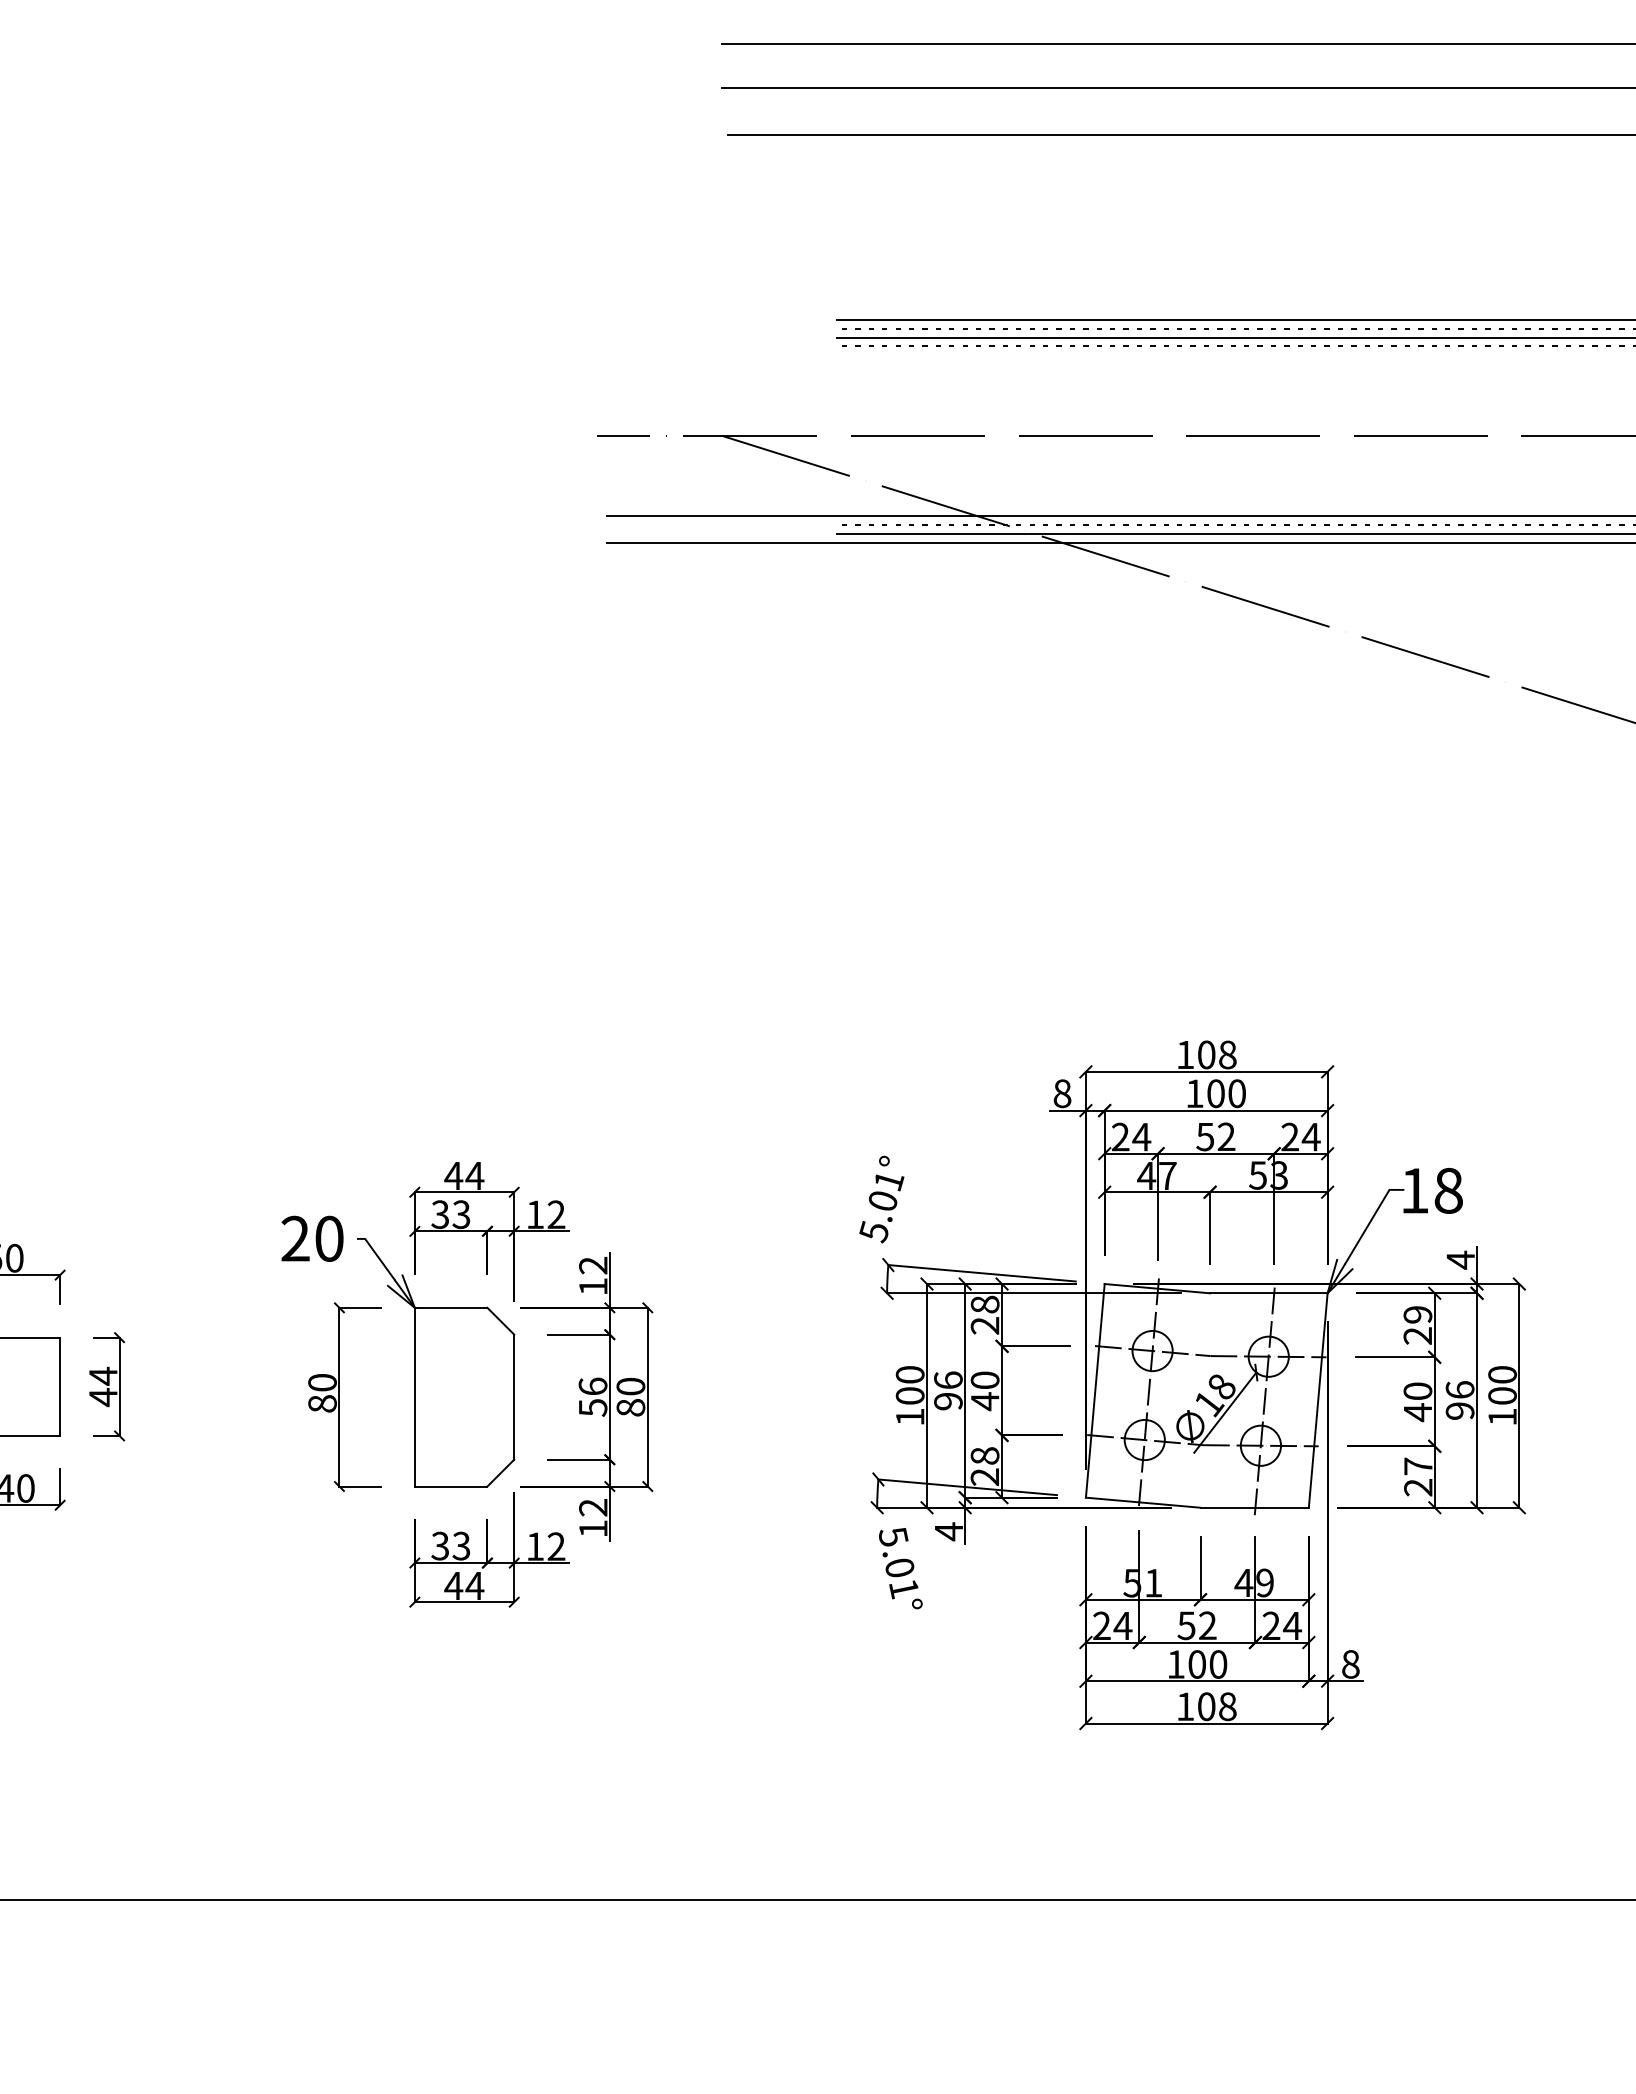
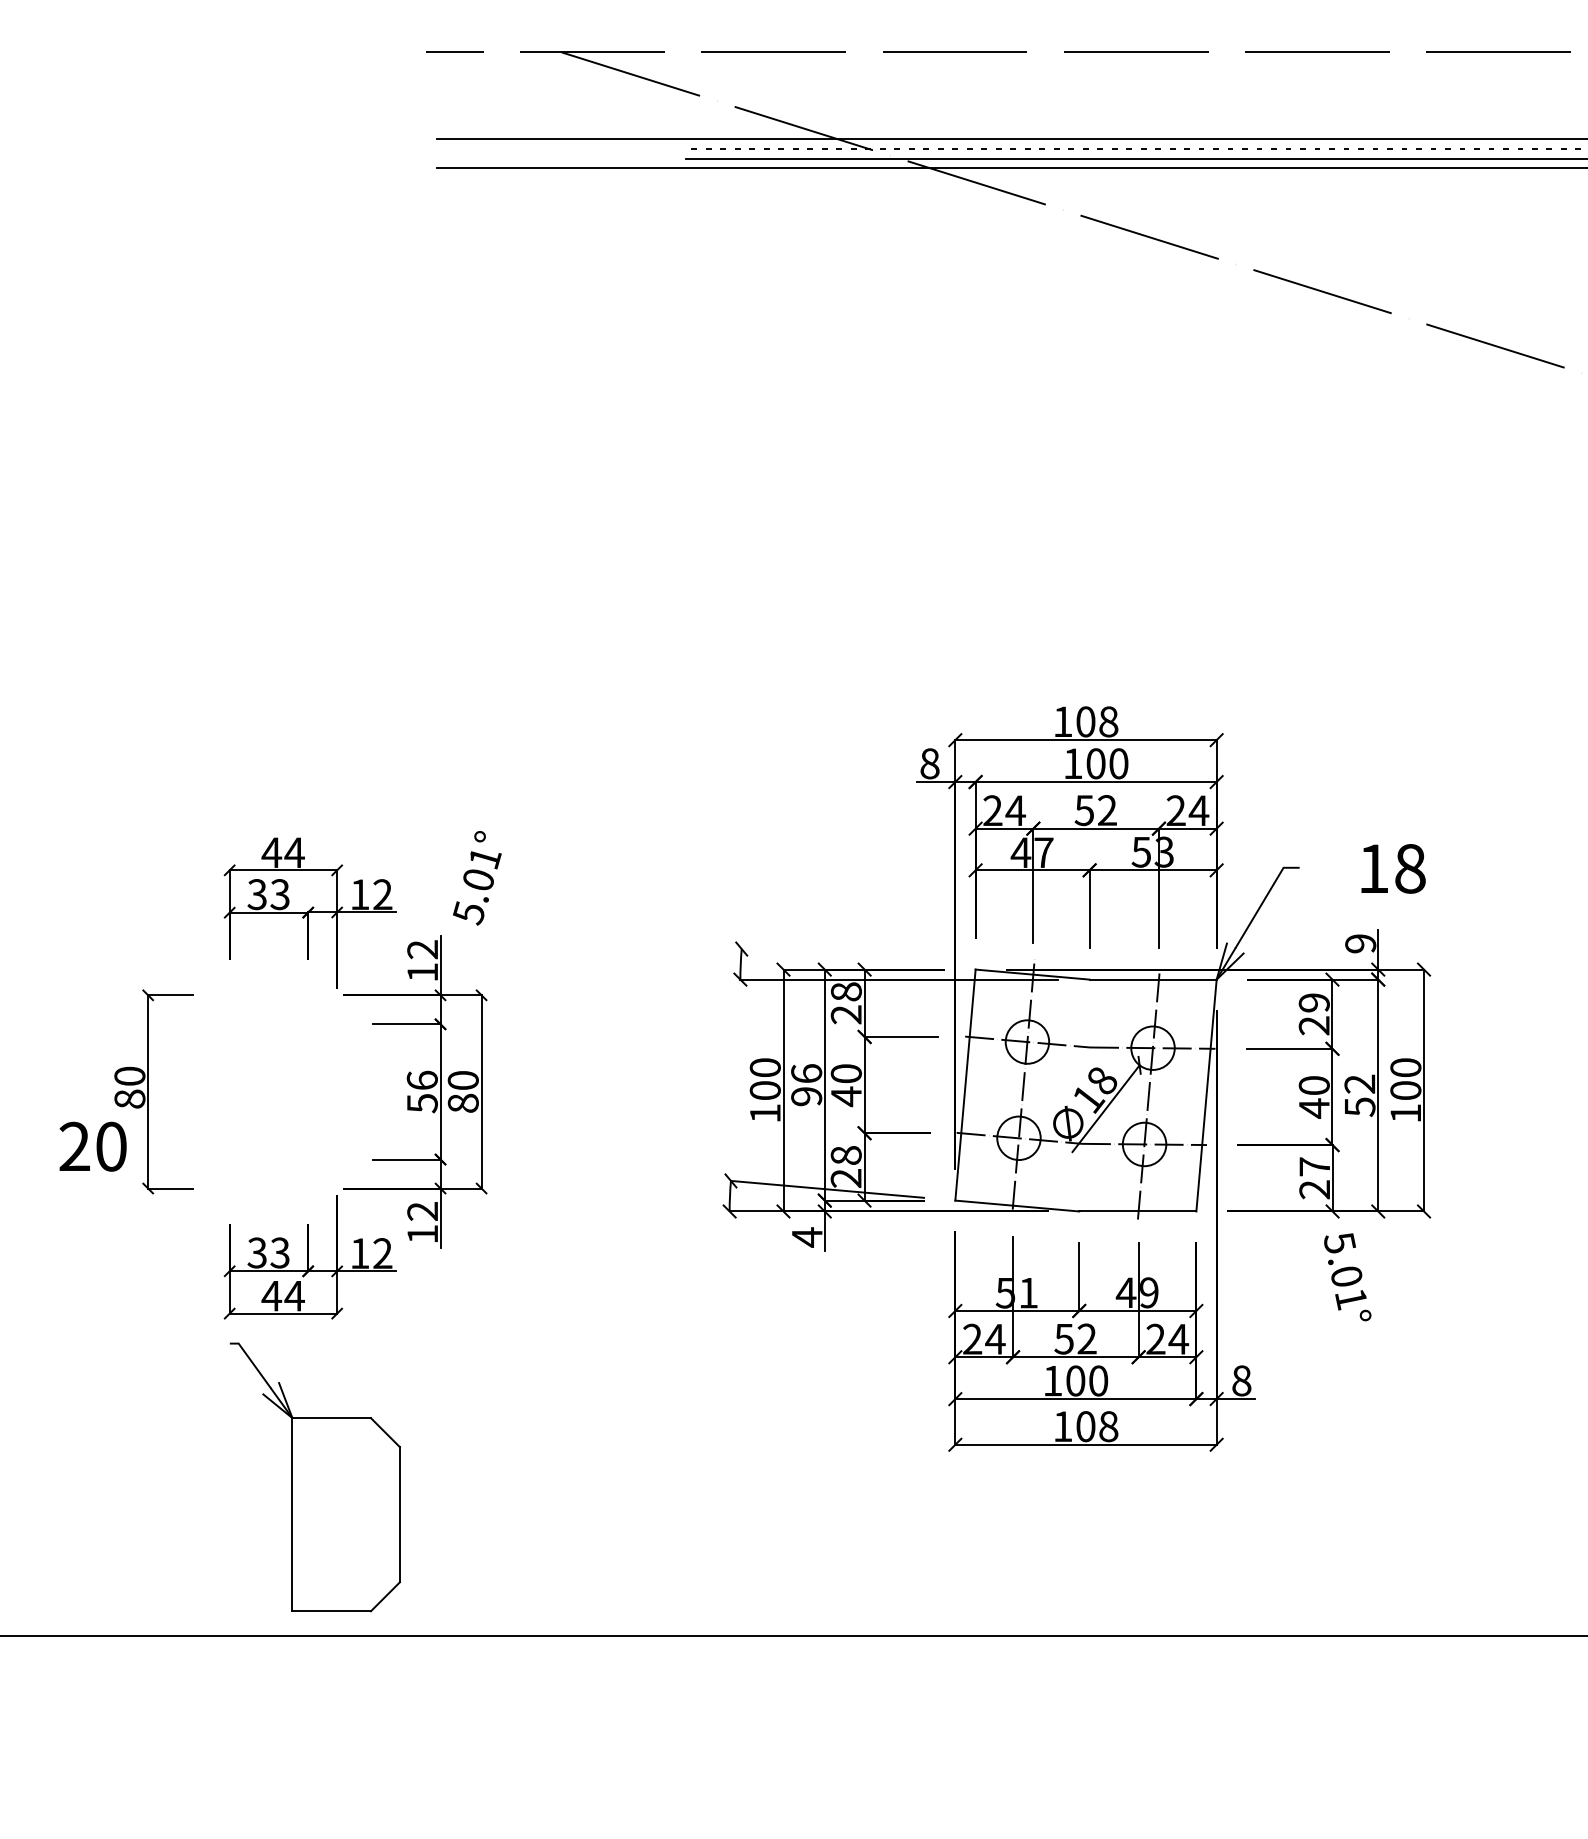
text: (1432, 1190) -> (1392, 868), moved
text: (881, 1199) -> (476, 878), moved
text: (312, 1238) -> (93, 1146), moved
text: (1460, 1259) -> (1360, 943), 4 -> 9
line: (981, 1273) -> (842, 958), removed
part: (436, 1362) -> (315, 1477), moved
text: (1459, 1400) -> (1359, 1095), 96 -> 52
text: (900, 1568) -> (1347, 1277), moved

